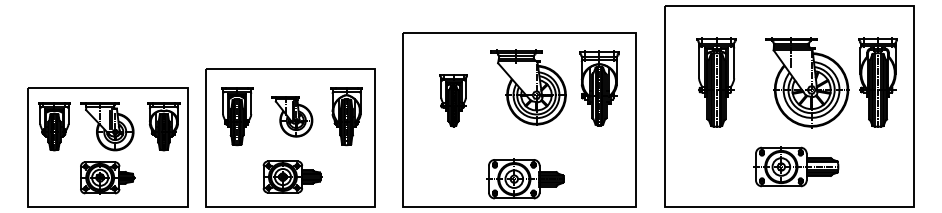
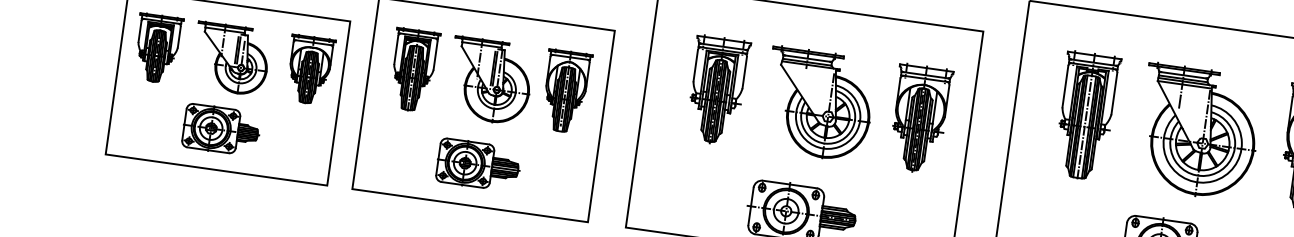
part: (807, 82) -> (1198, 132), moved
part: (528, 87) -> (818, 104), moved
part: (599, 88) -> (919, 118), moved
part: (453, 100) -> (717, 90), size x1.43
part: (292, 116) -> (490, 80), size x1.43

